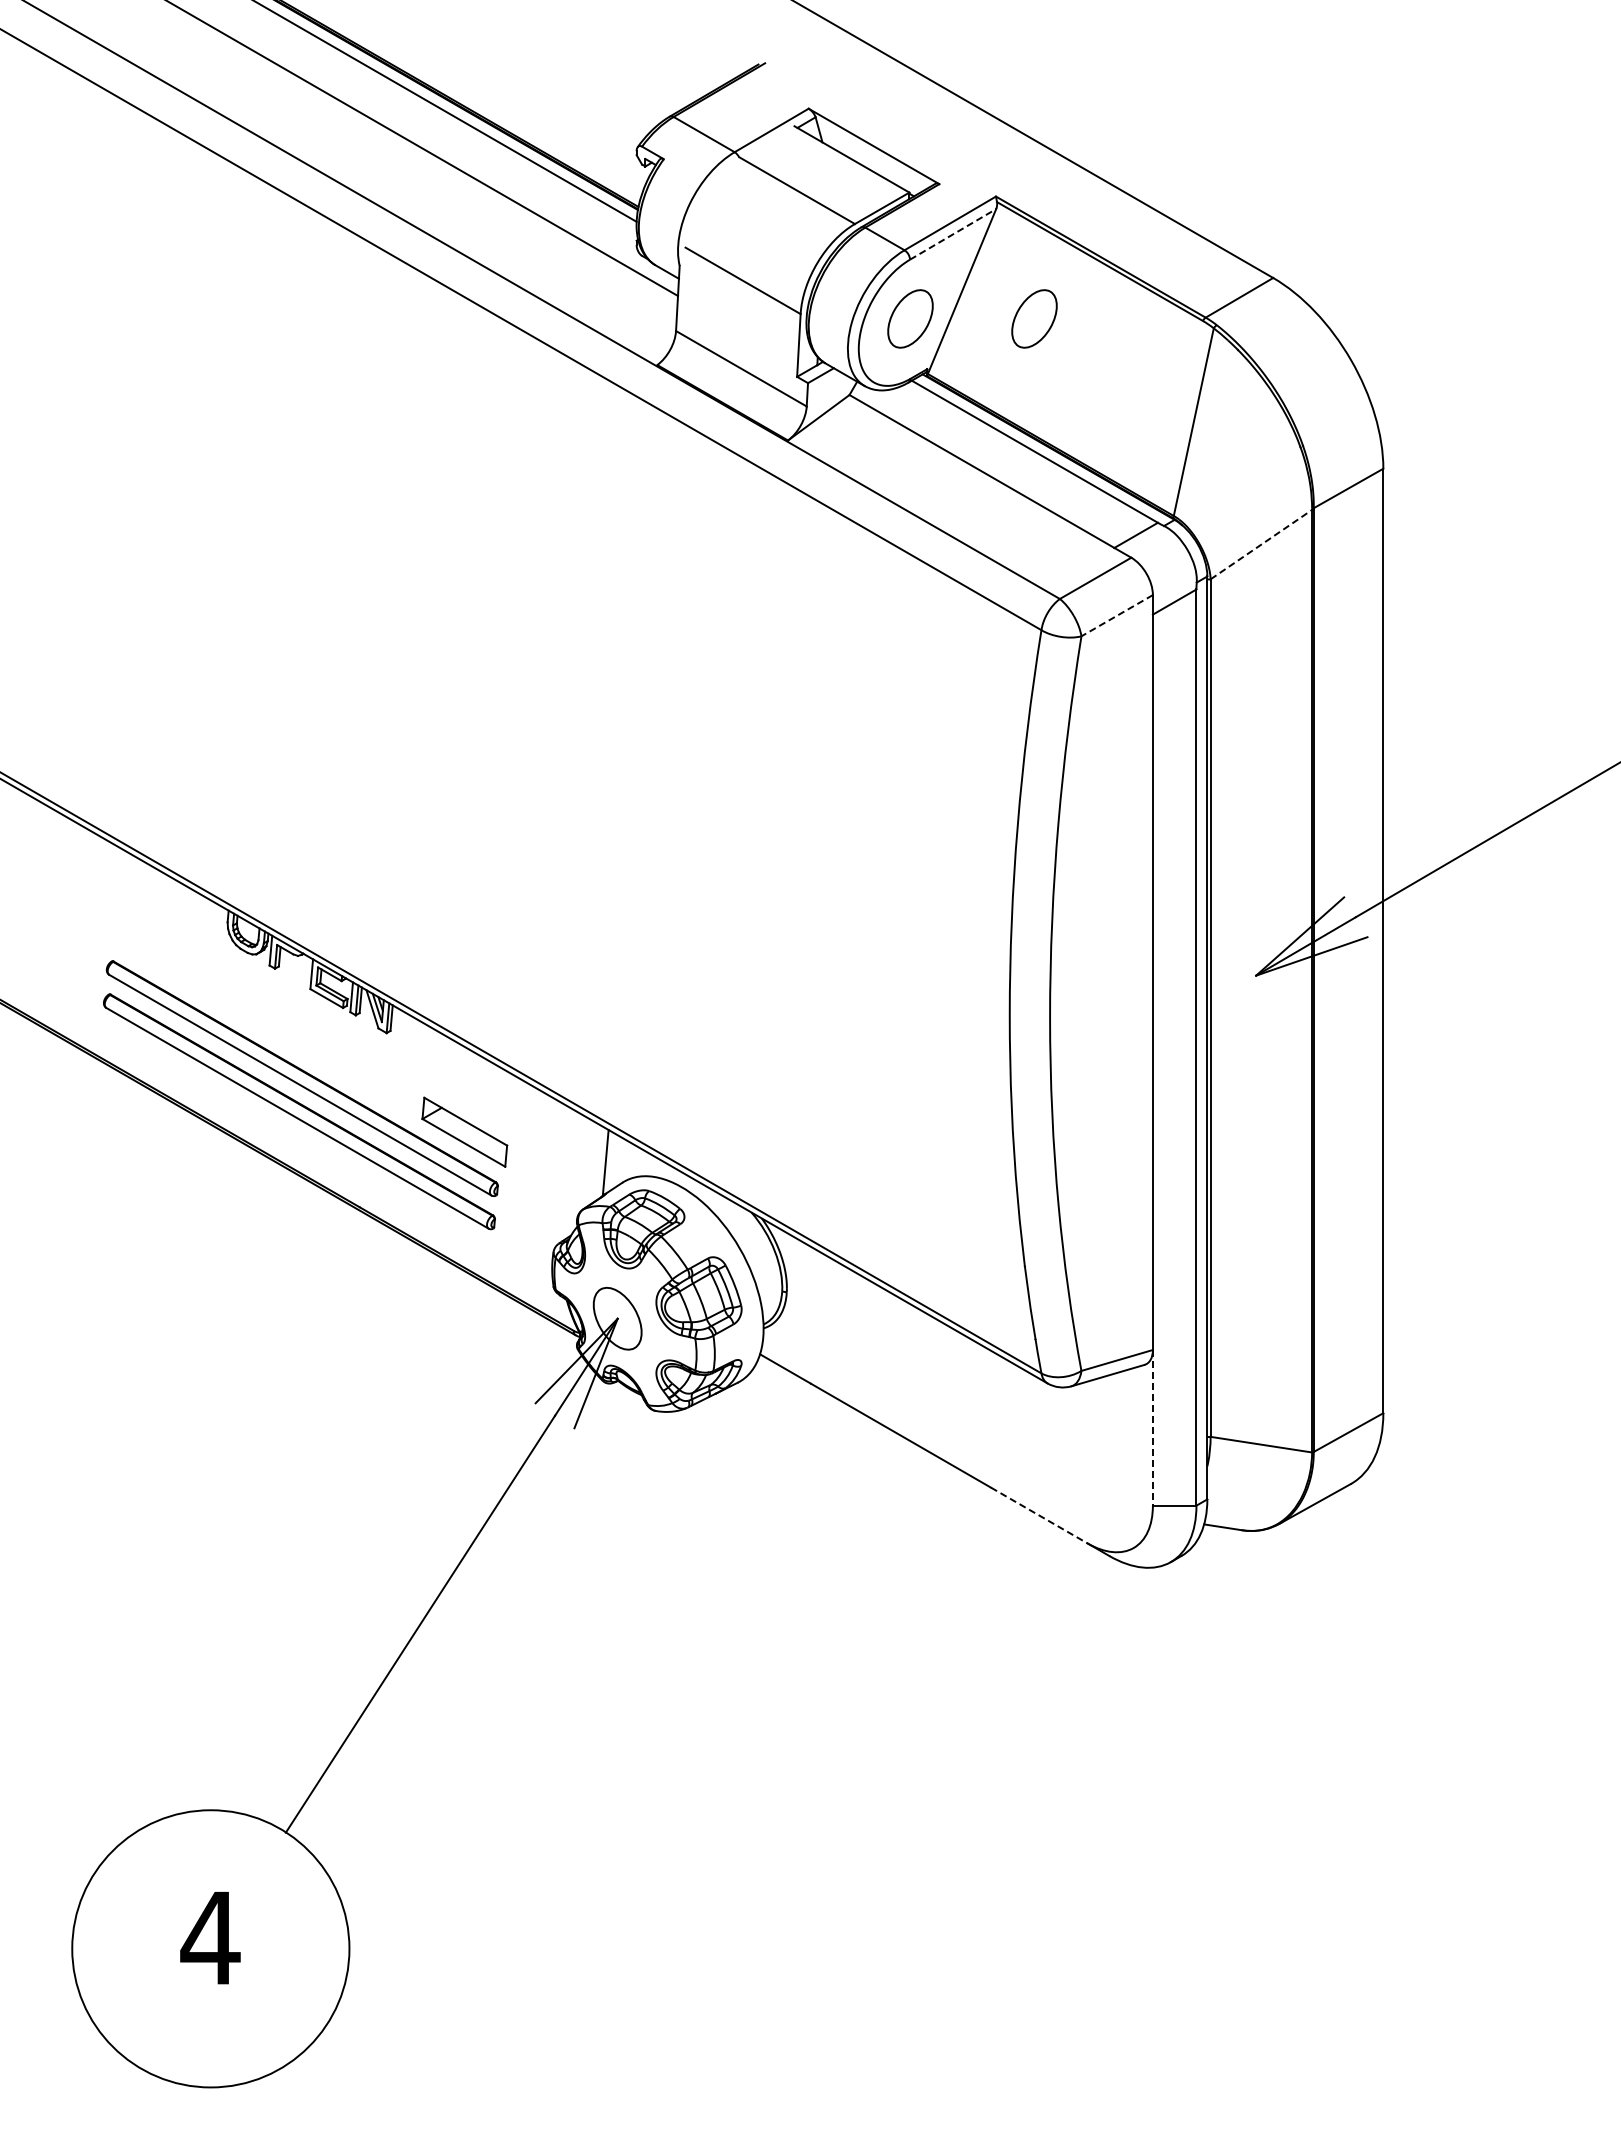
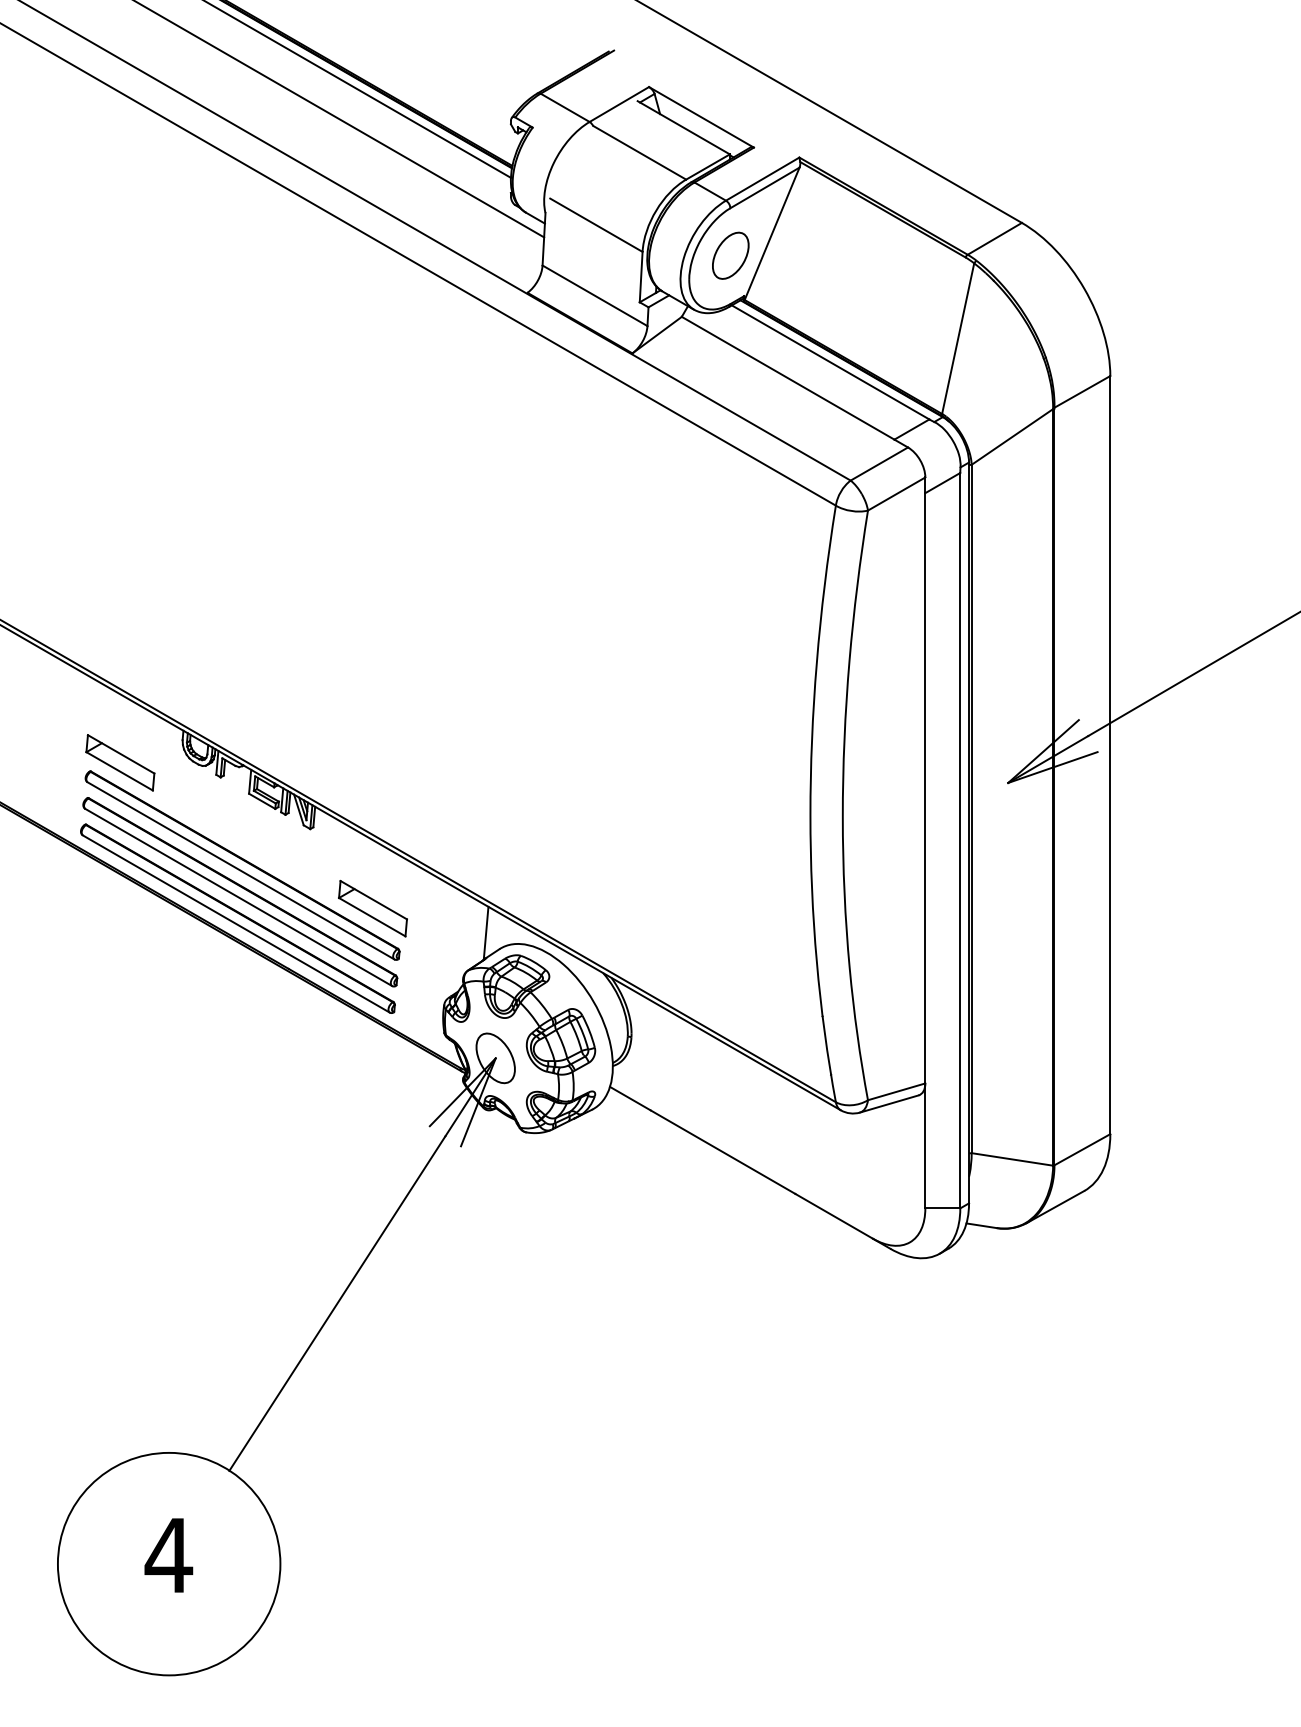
line: (953, 234) -> (765, 188), dashed -> solid
part: (1034, 318) -> (830, 255), removed
line: (1261, 544) -> (1012, 436), dashed -> solid
line: (1116, 615) -> (896, 493), dashed -> solid
part: (149, 950) -> (119, 762), added
part: (296, 1144) -> (237, 918), added
line: (1152, 1427) -> (925, 1145), dashed -> solid
line: (1039, 1515) -> (834, 1216), dashed -> solid

